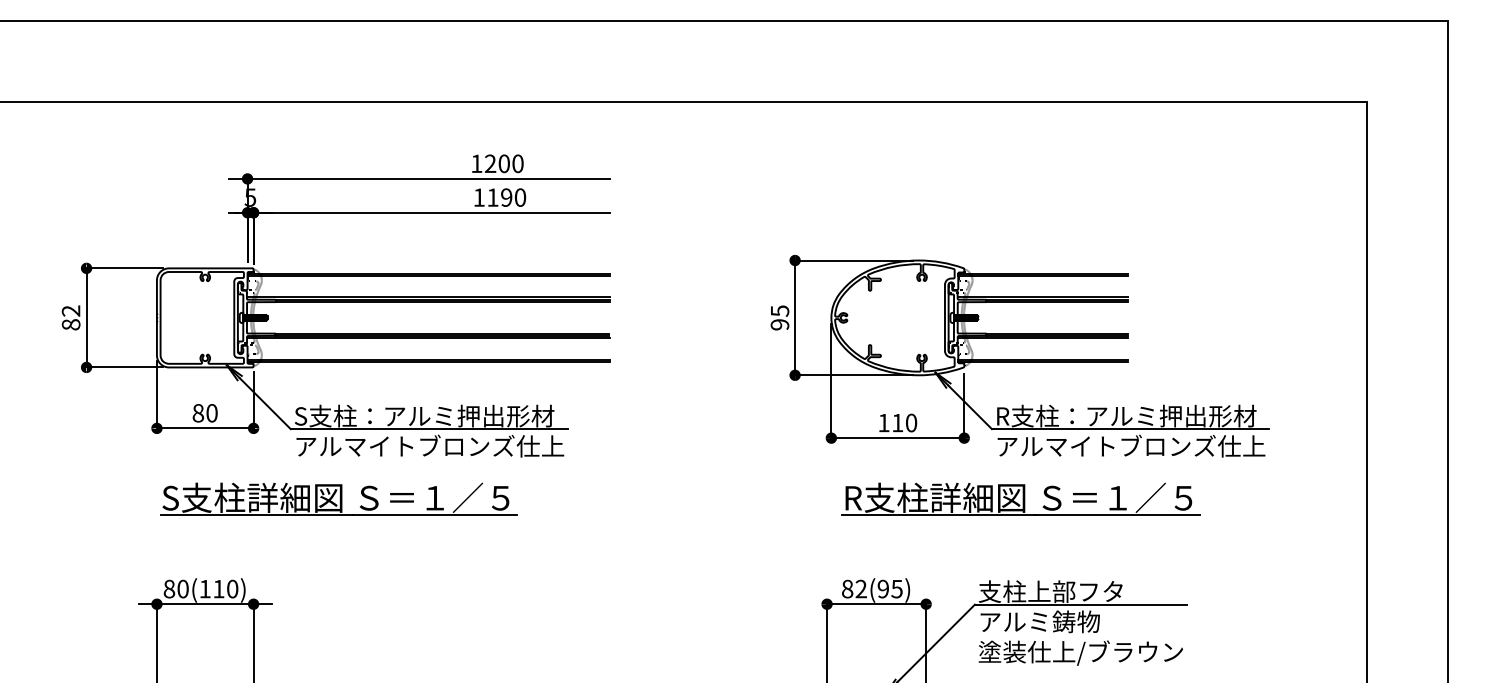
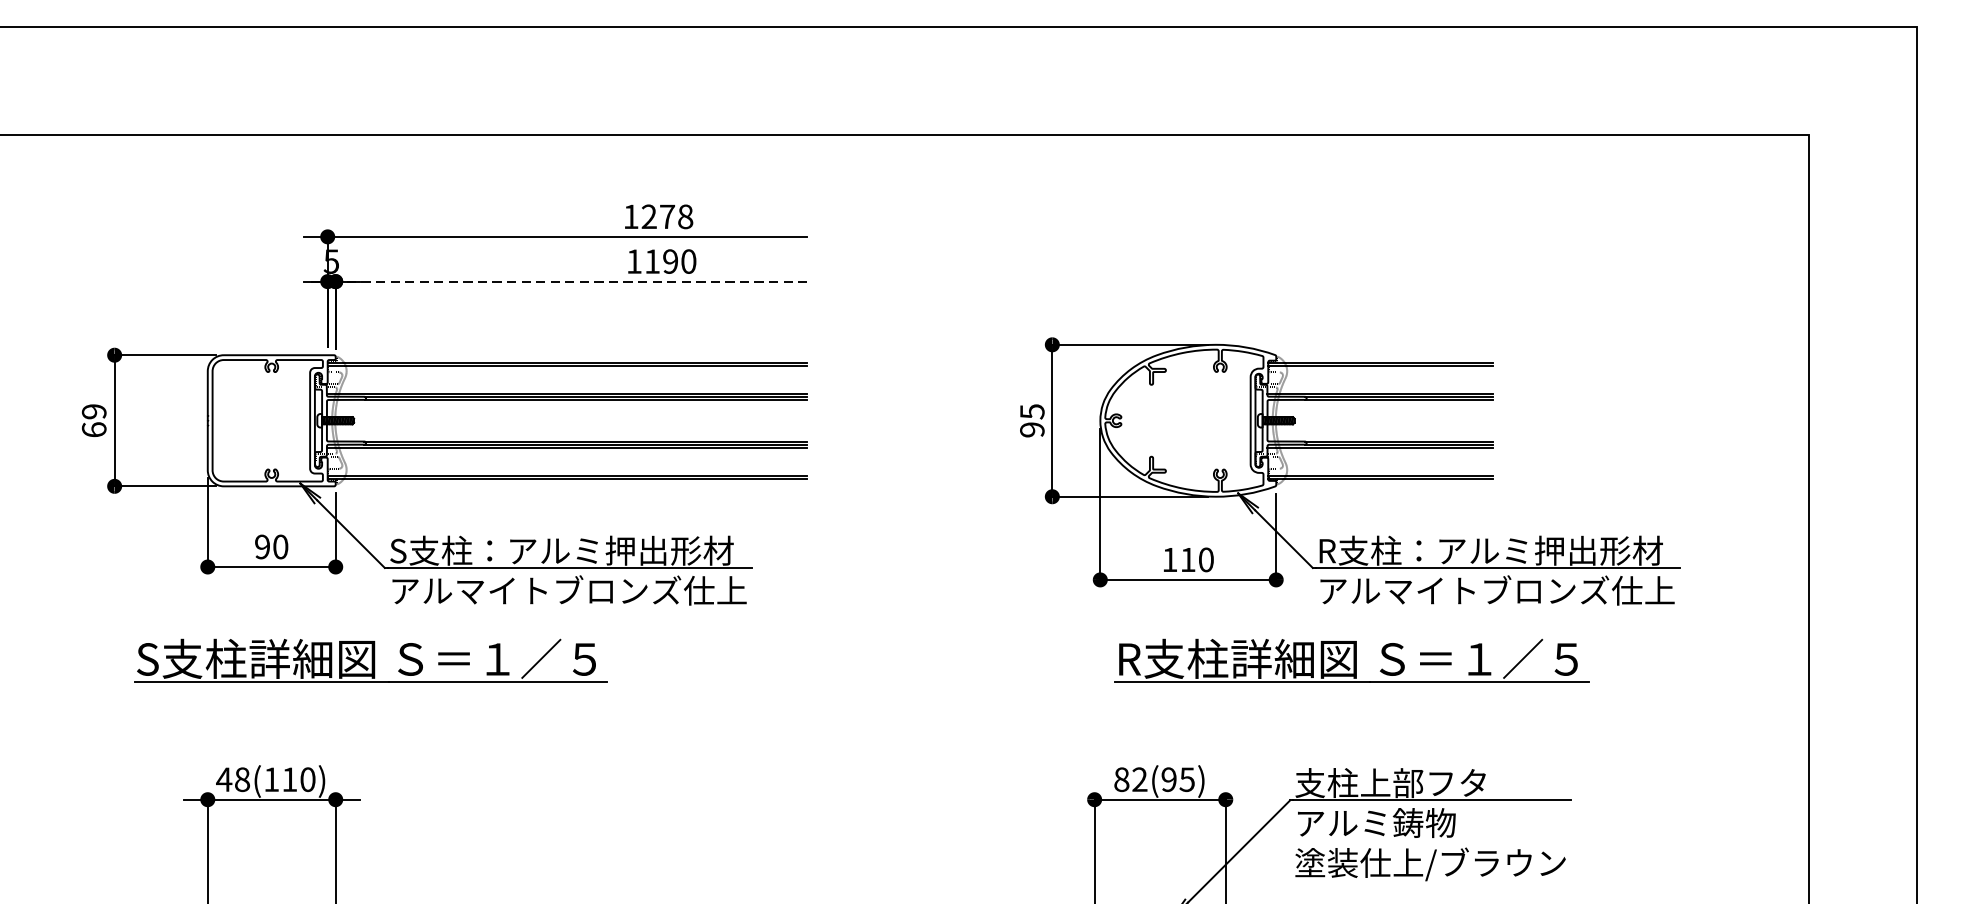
text: (510, 163) -> (675, 216), 1200 -> 1278
line: (431, 212) -> (571, 281), solid -> dashed
text: (70, 317) -> (93, 420), 82 -> 69
text: (198, 413) -> (262, 547), 80 -> 90
part: (338, 498) -> (369, 659), moved
text: (175, 588) -> (232, 778), 80(110) -> 48(110)

